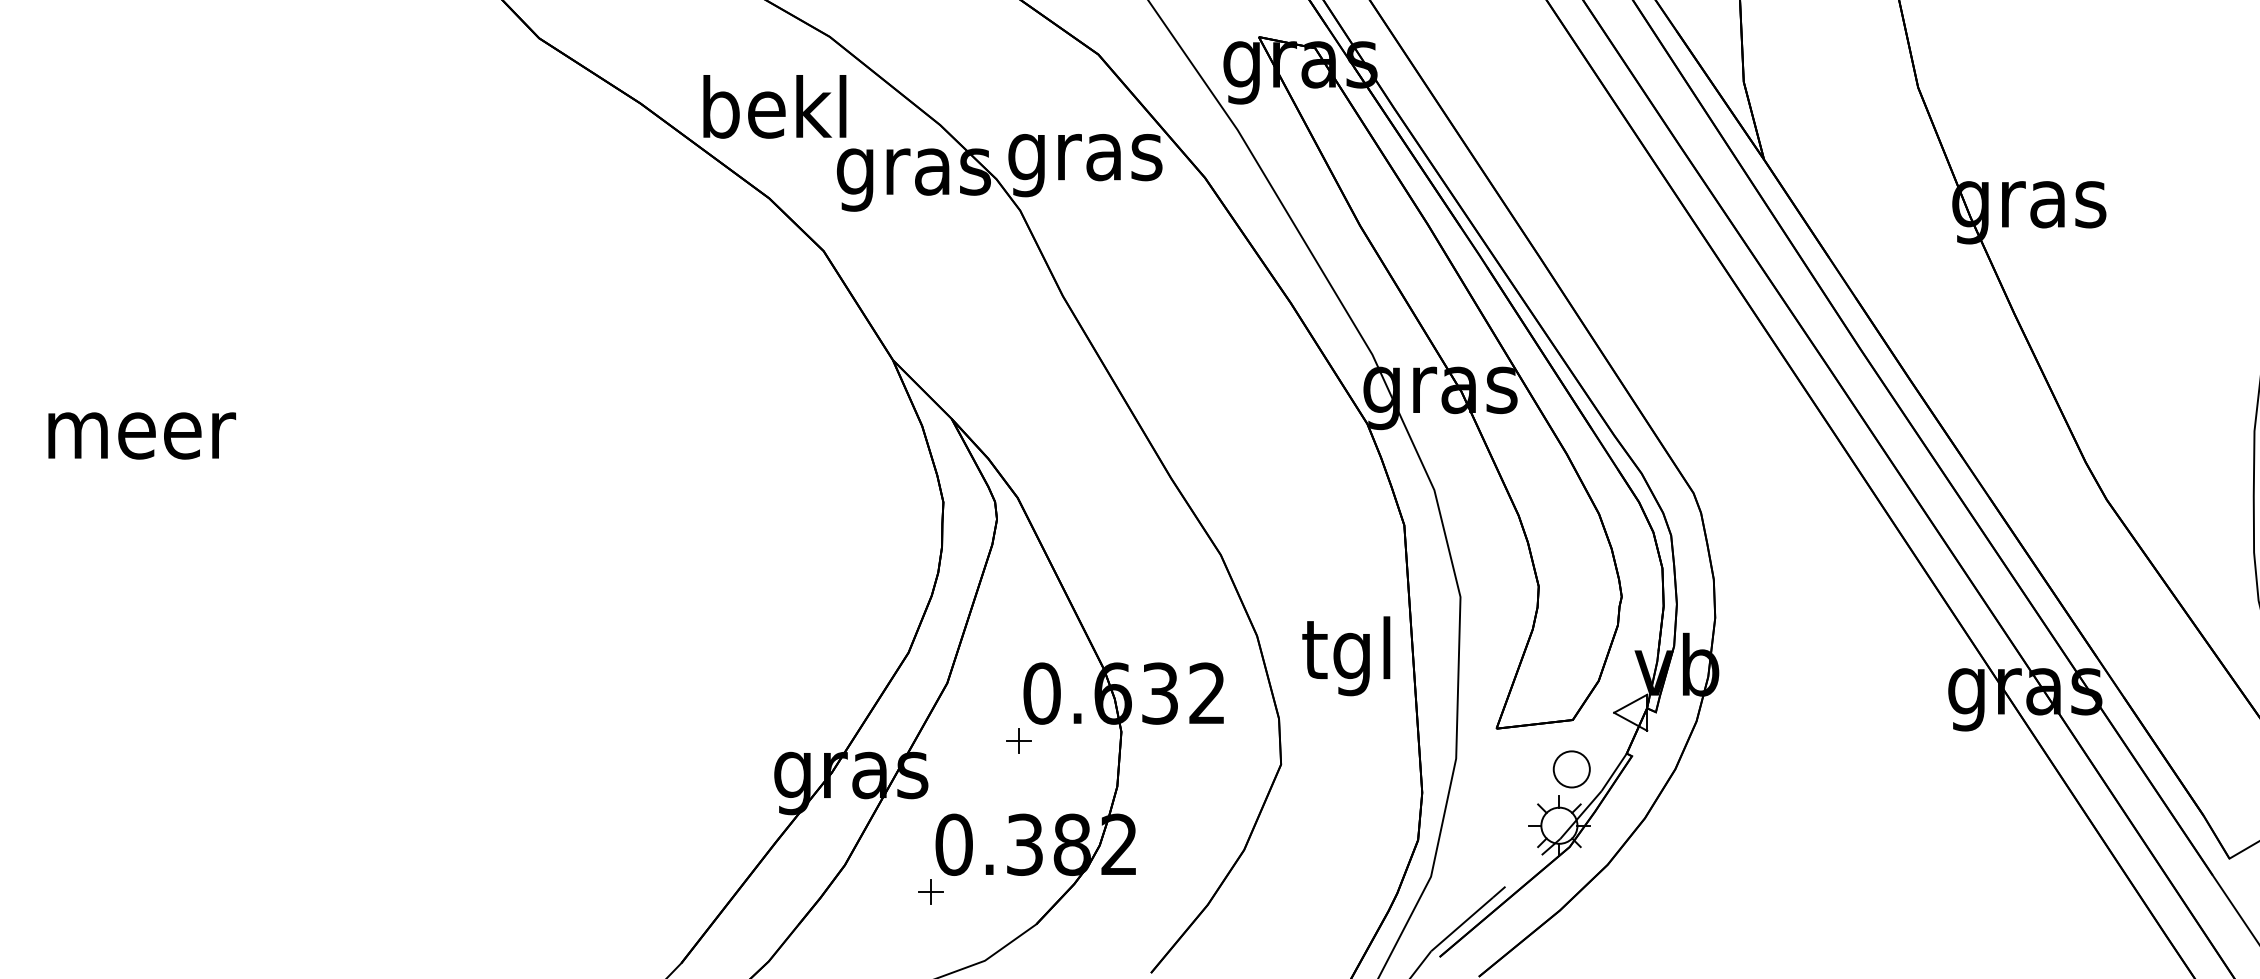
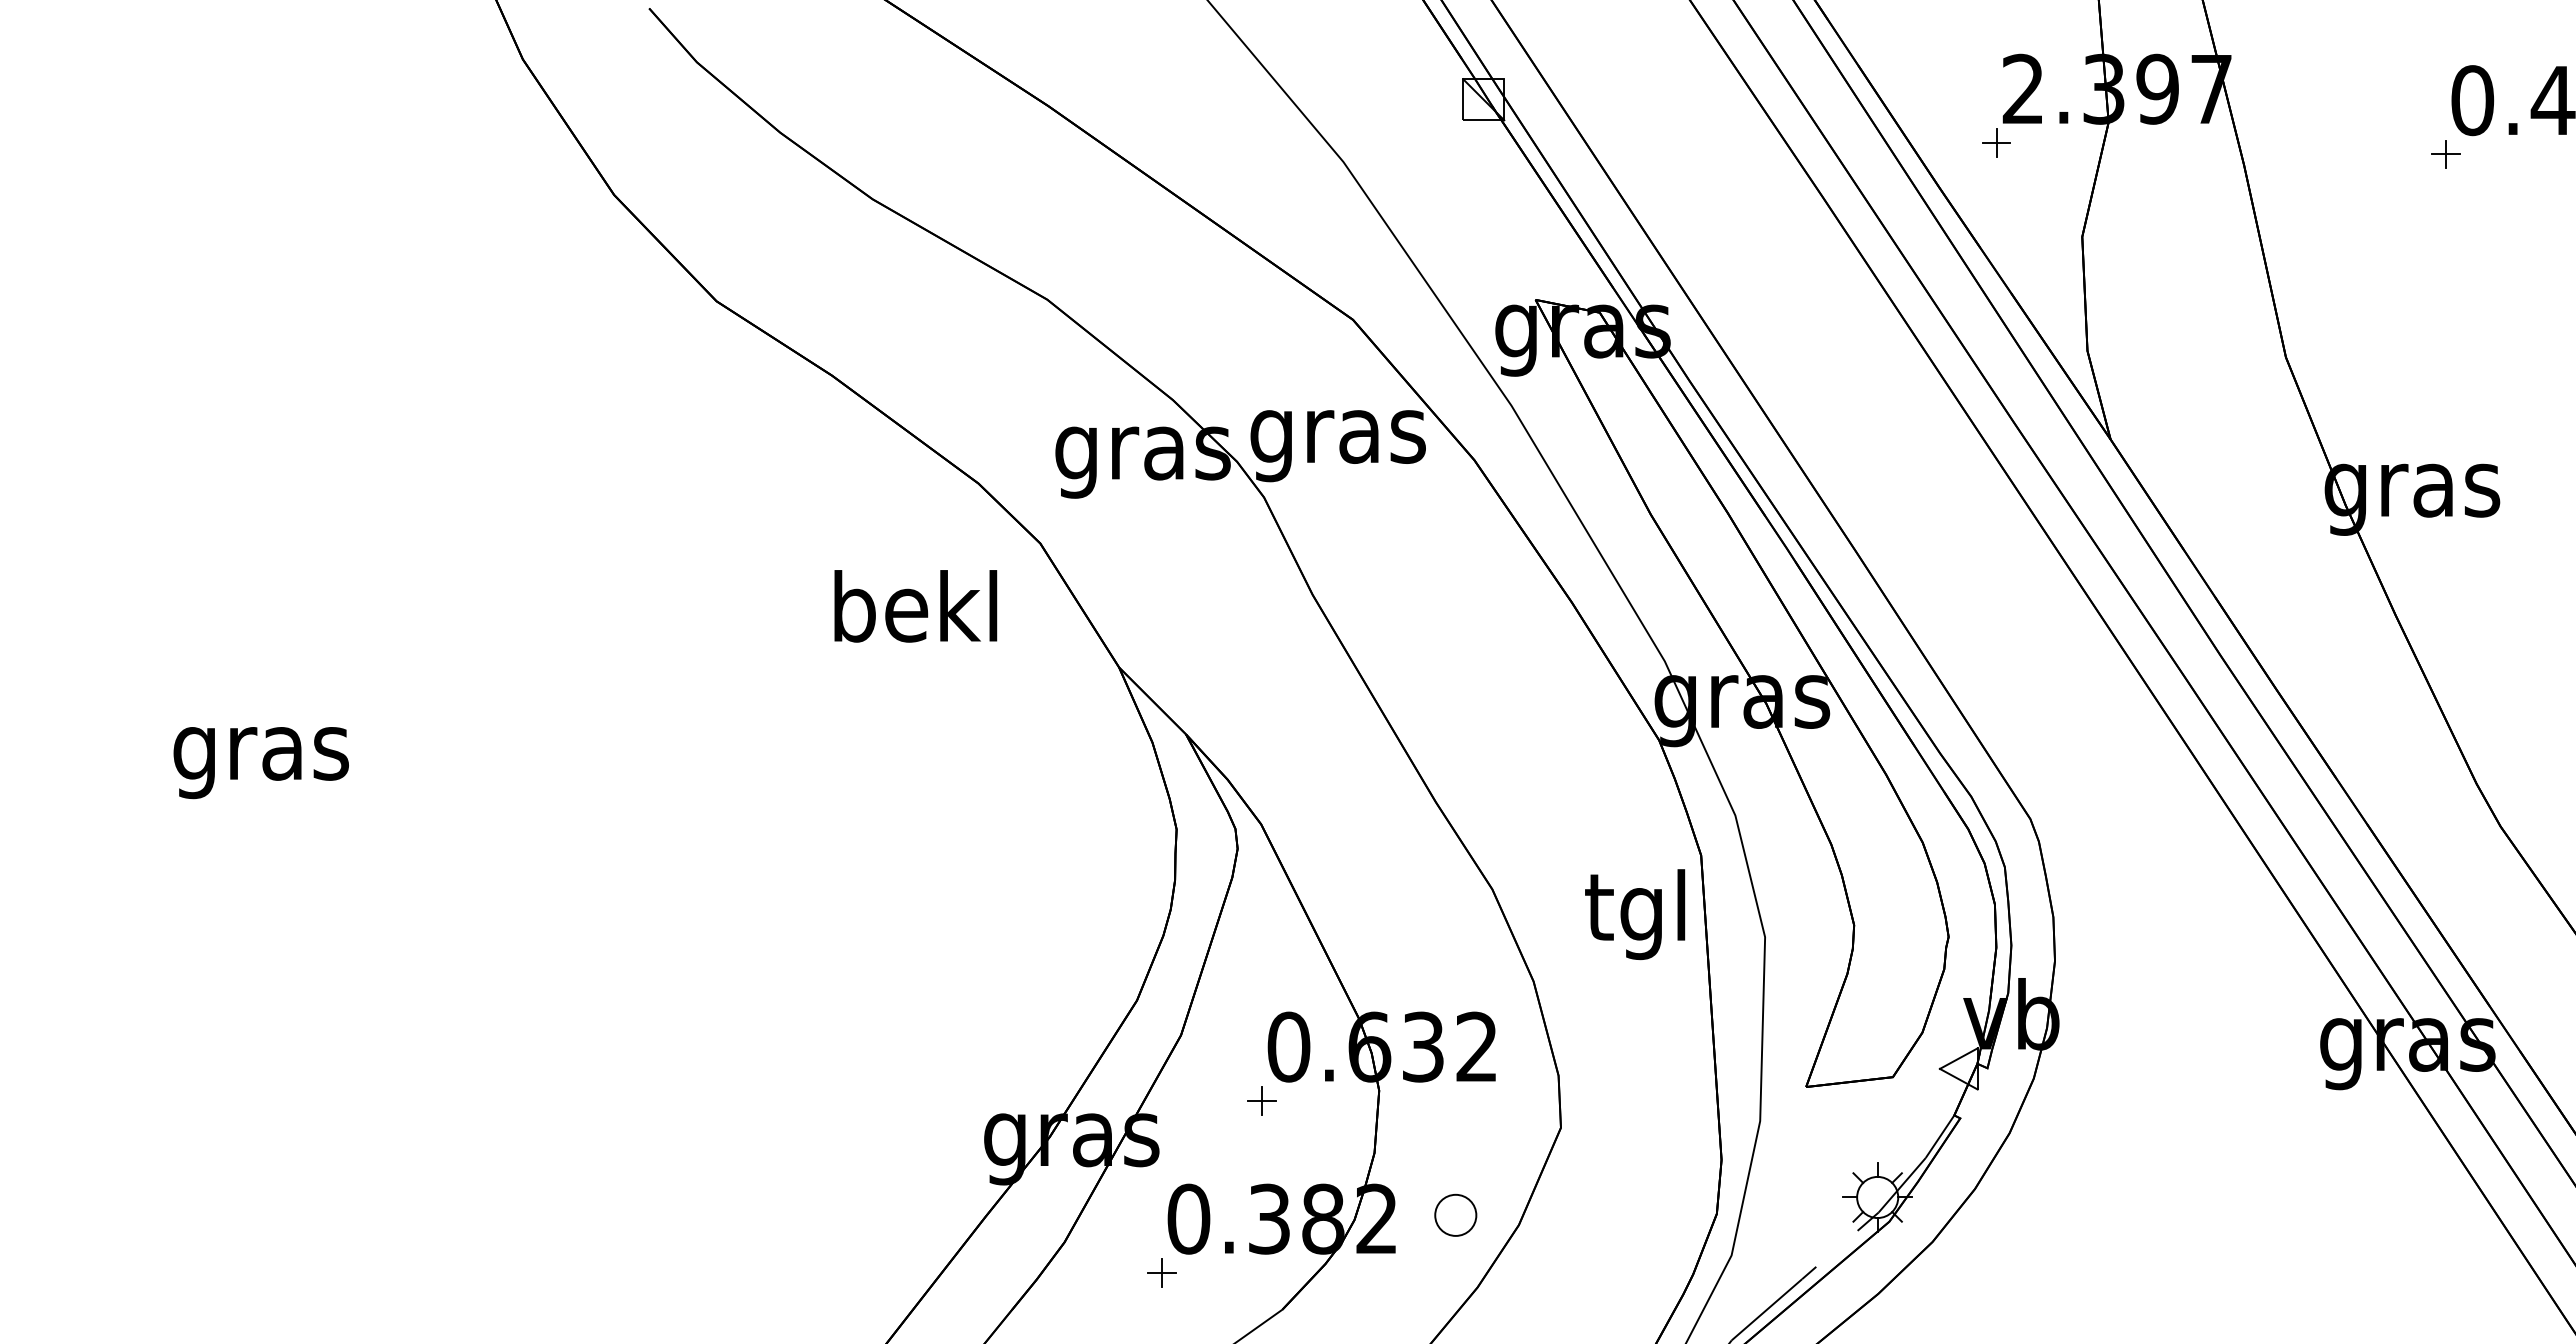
text: (774, 106) -> (915, 606), moved
text: (141, 444) -> (264, 763), meer -> gras
text: (1346, 656) -> (1635, 914), moved
part: (1571, 768) -> (1455, 1214), moved

